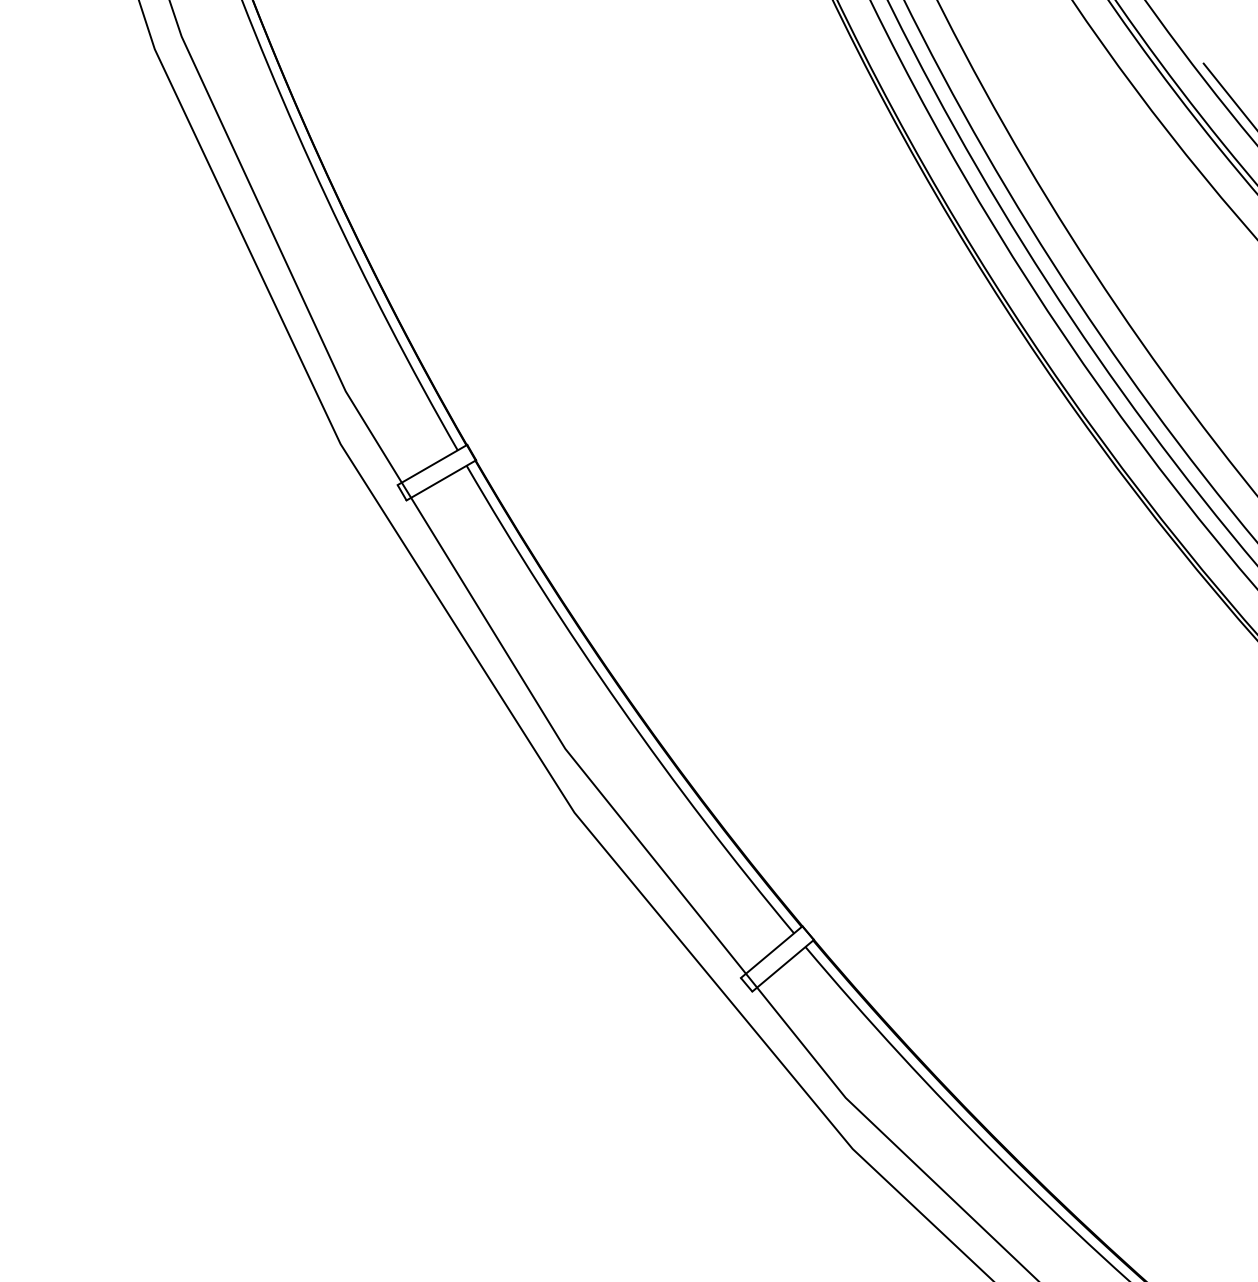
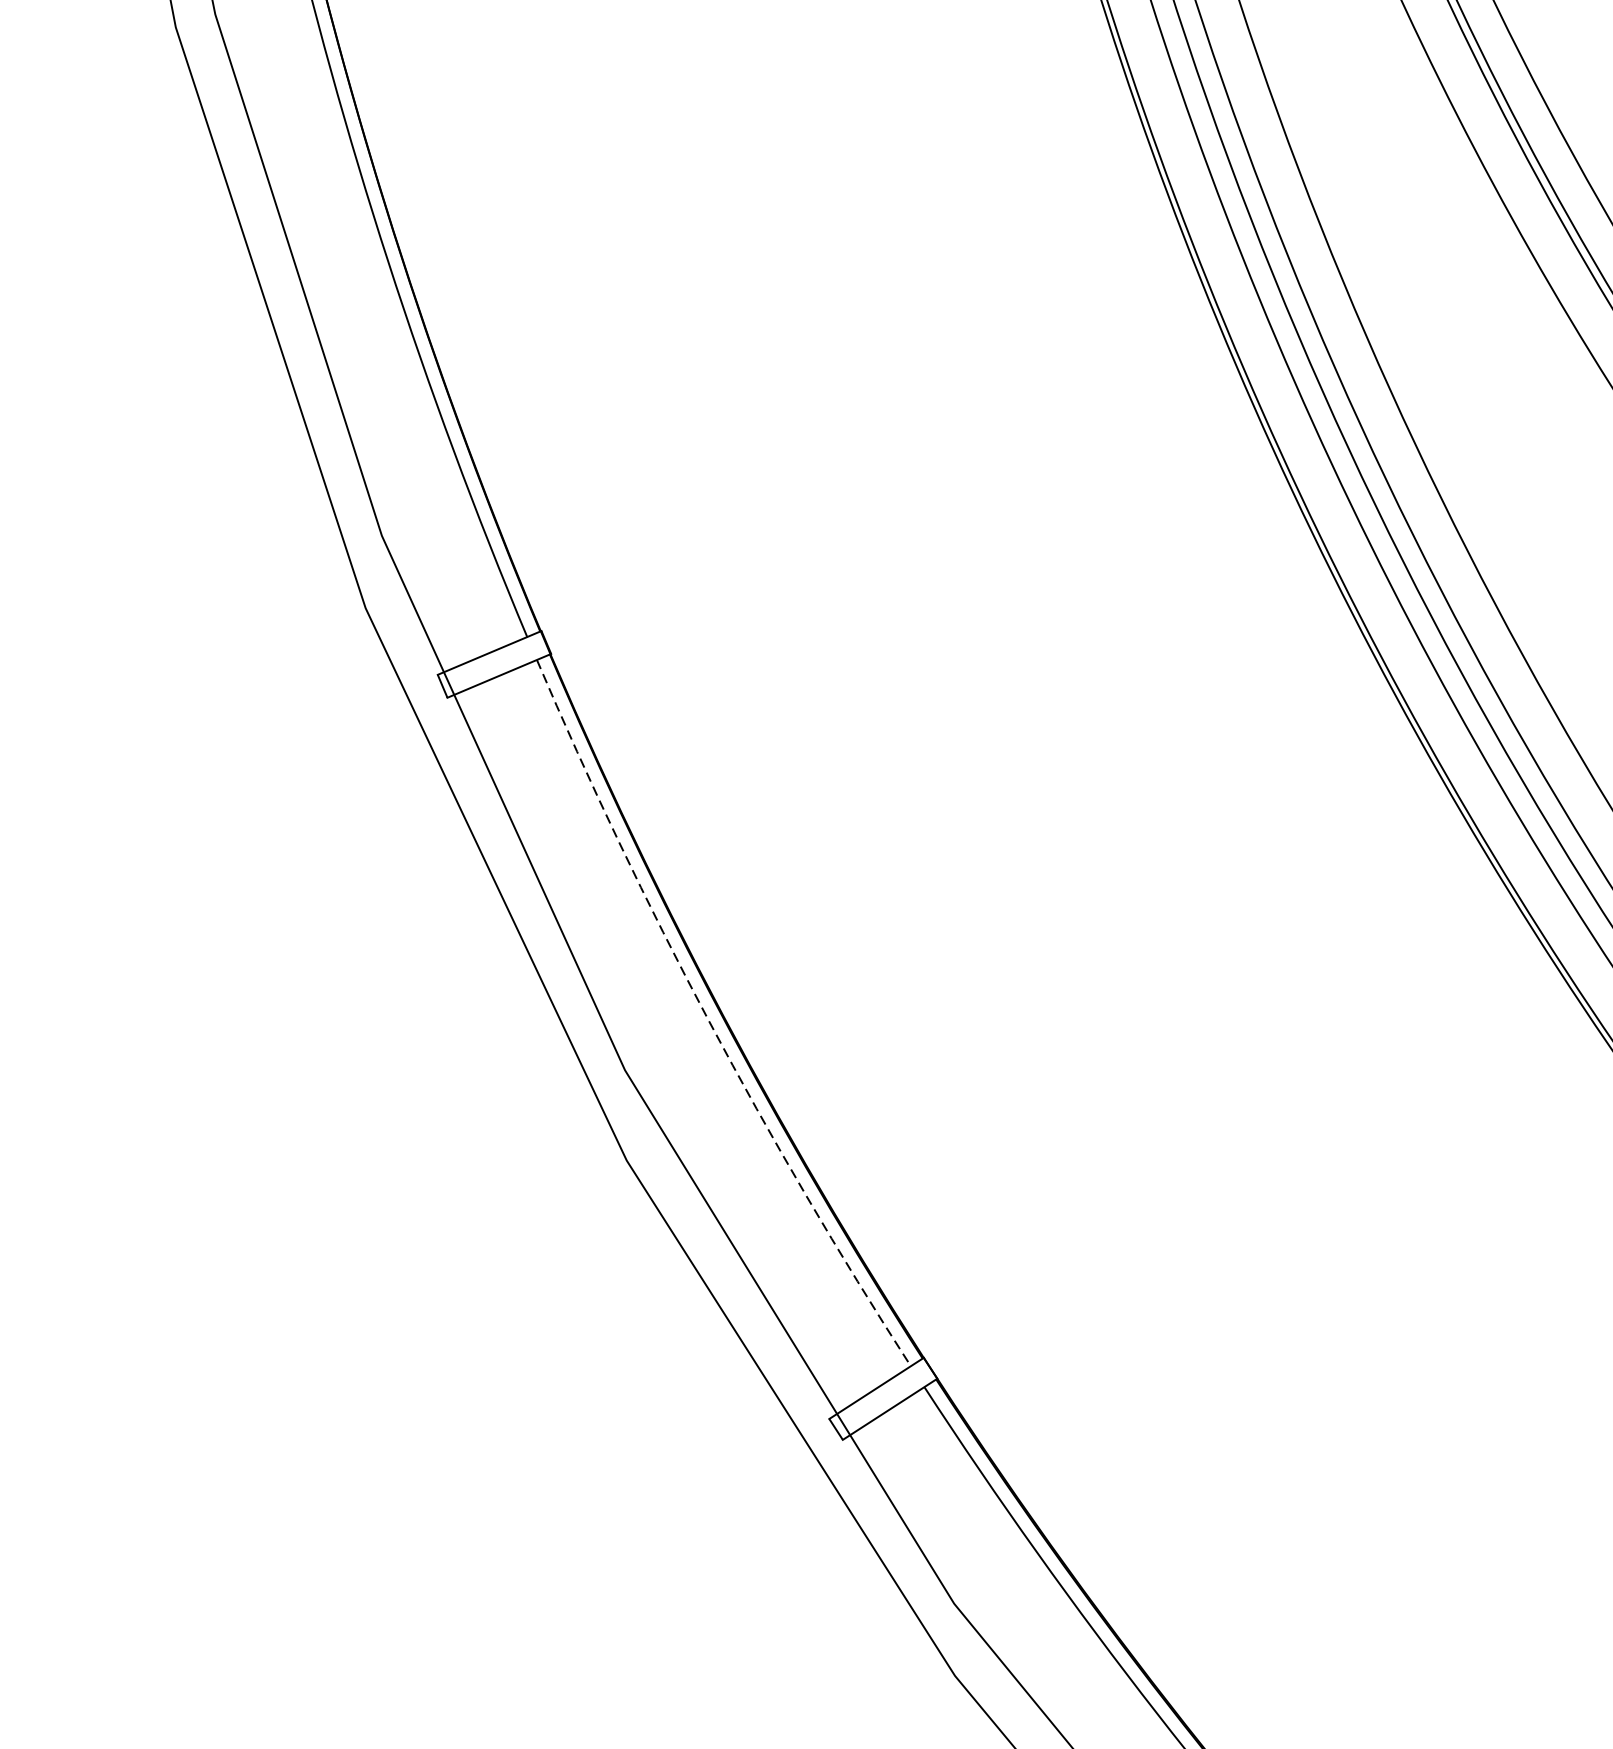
arc: (620, 706) -> (709, 1020), solid -> dashed

